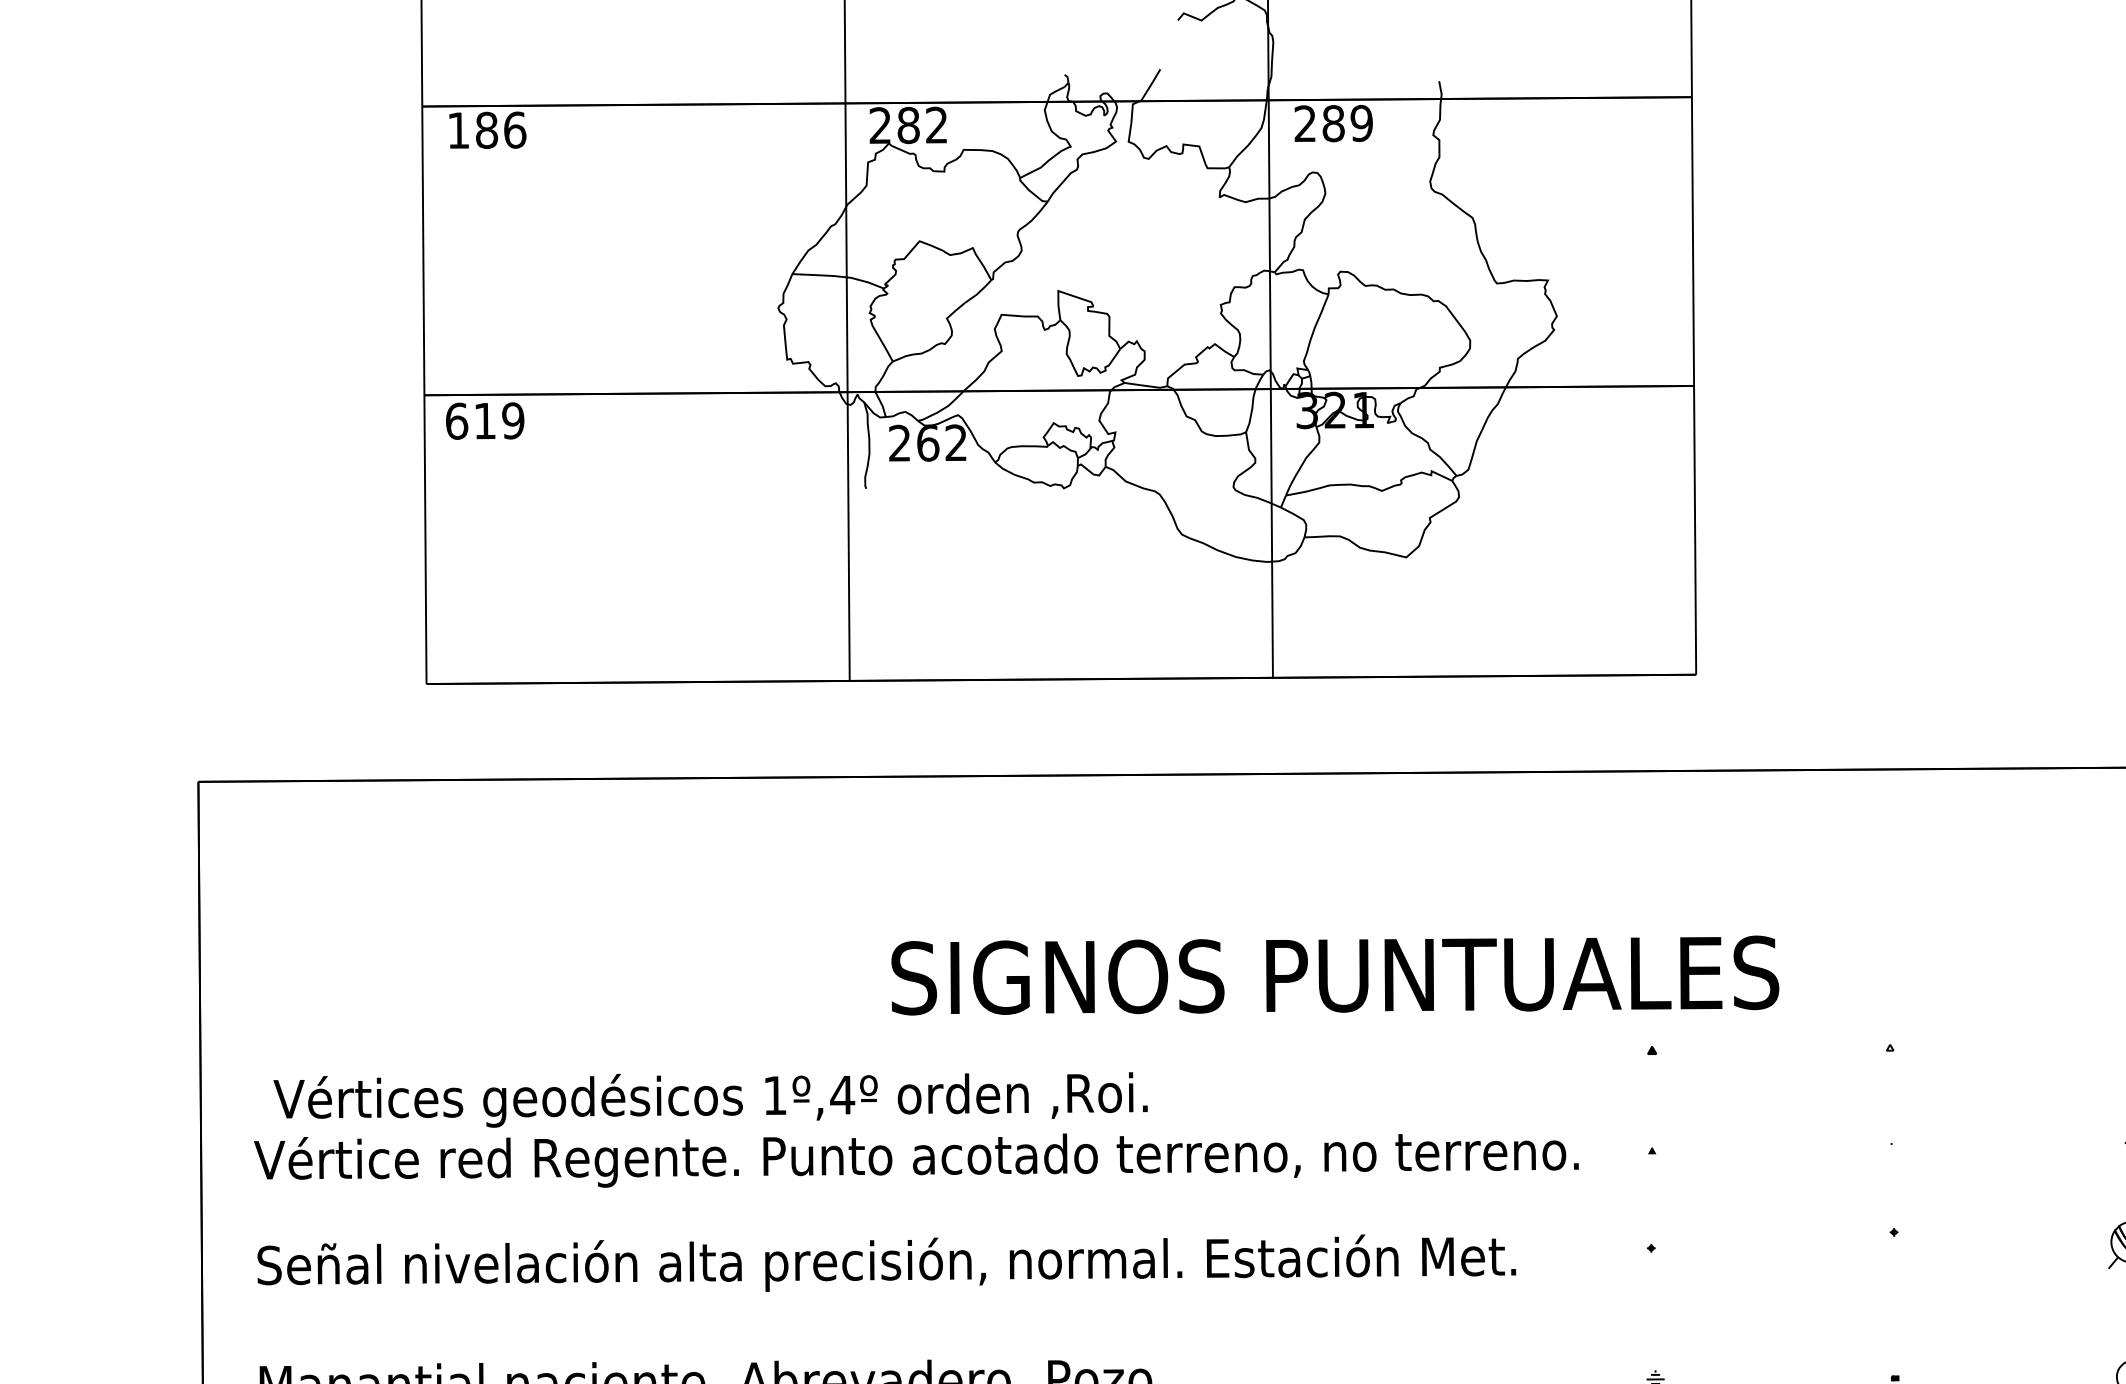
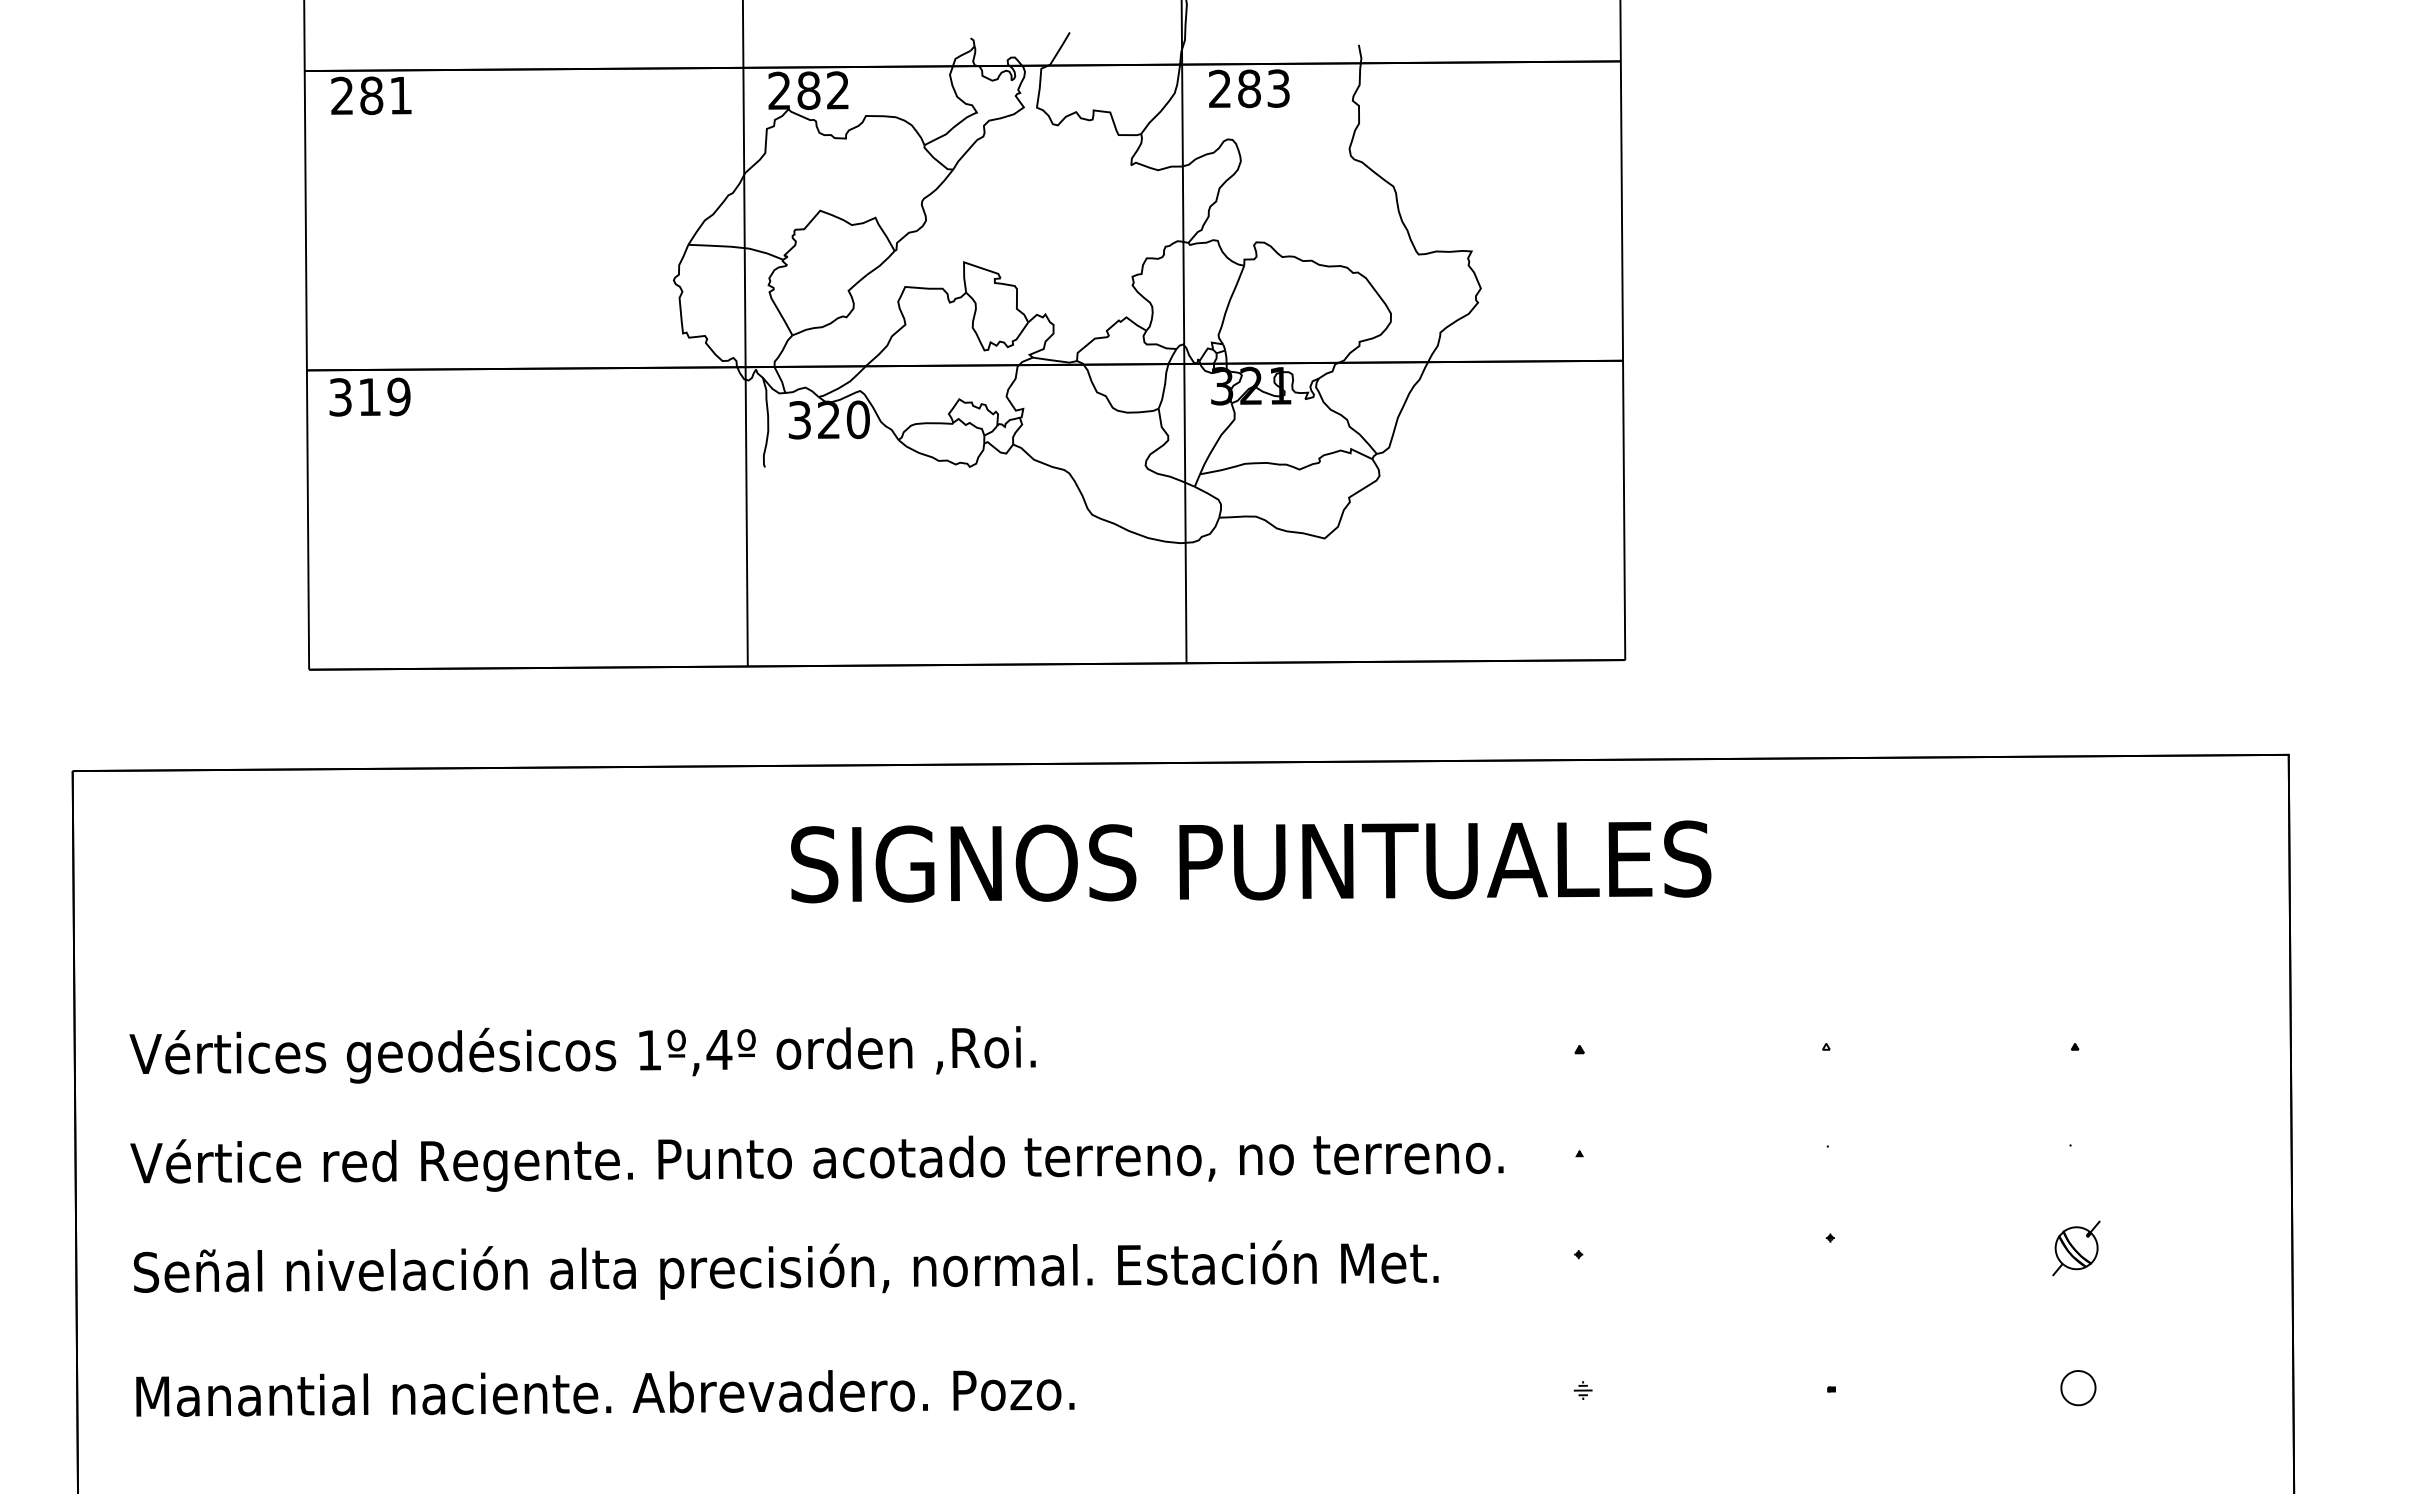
text: (1361, 123) -> (1278, 88), 289 -> 283
text: (486, 130) -> (371, 95), 186 -> 281
text: (456, 421) -> (340, 397), 619 -> 319
text: (927, 442) -> (828, 419), 262 -> 320
text: (1335, 975) -> (1251, 861), moved
text: (710, 1099) -> (582, 1054), moved

